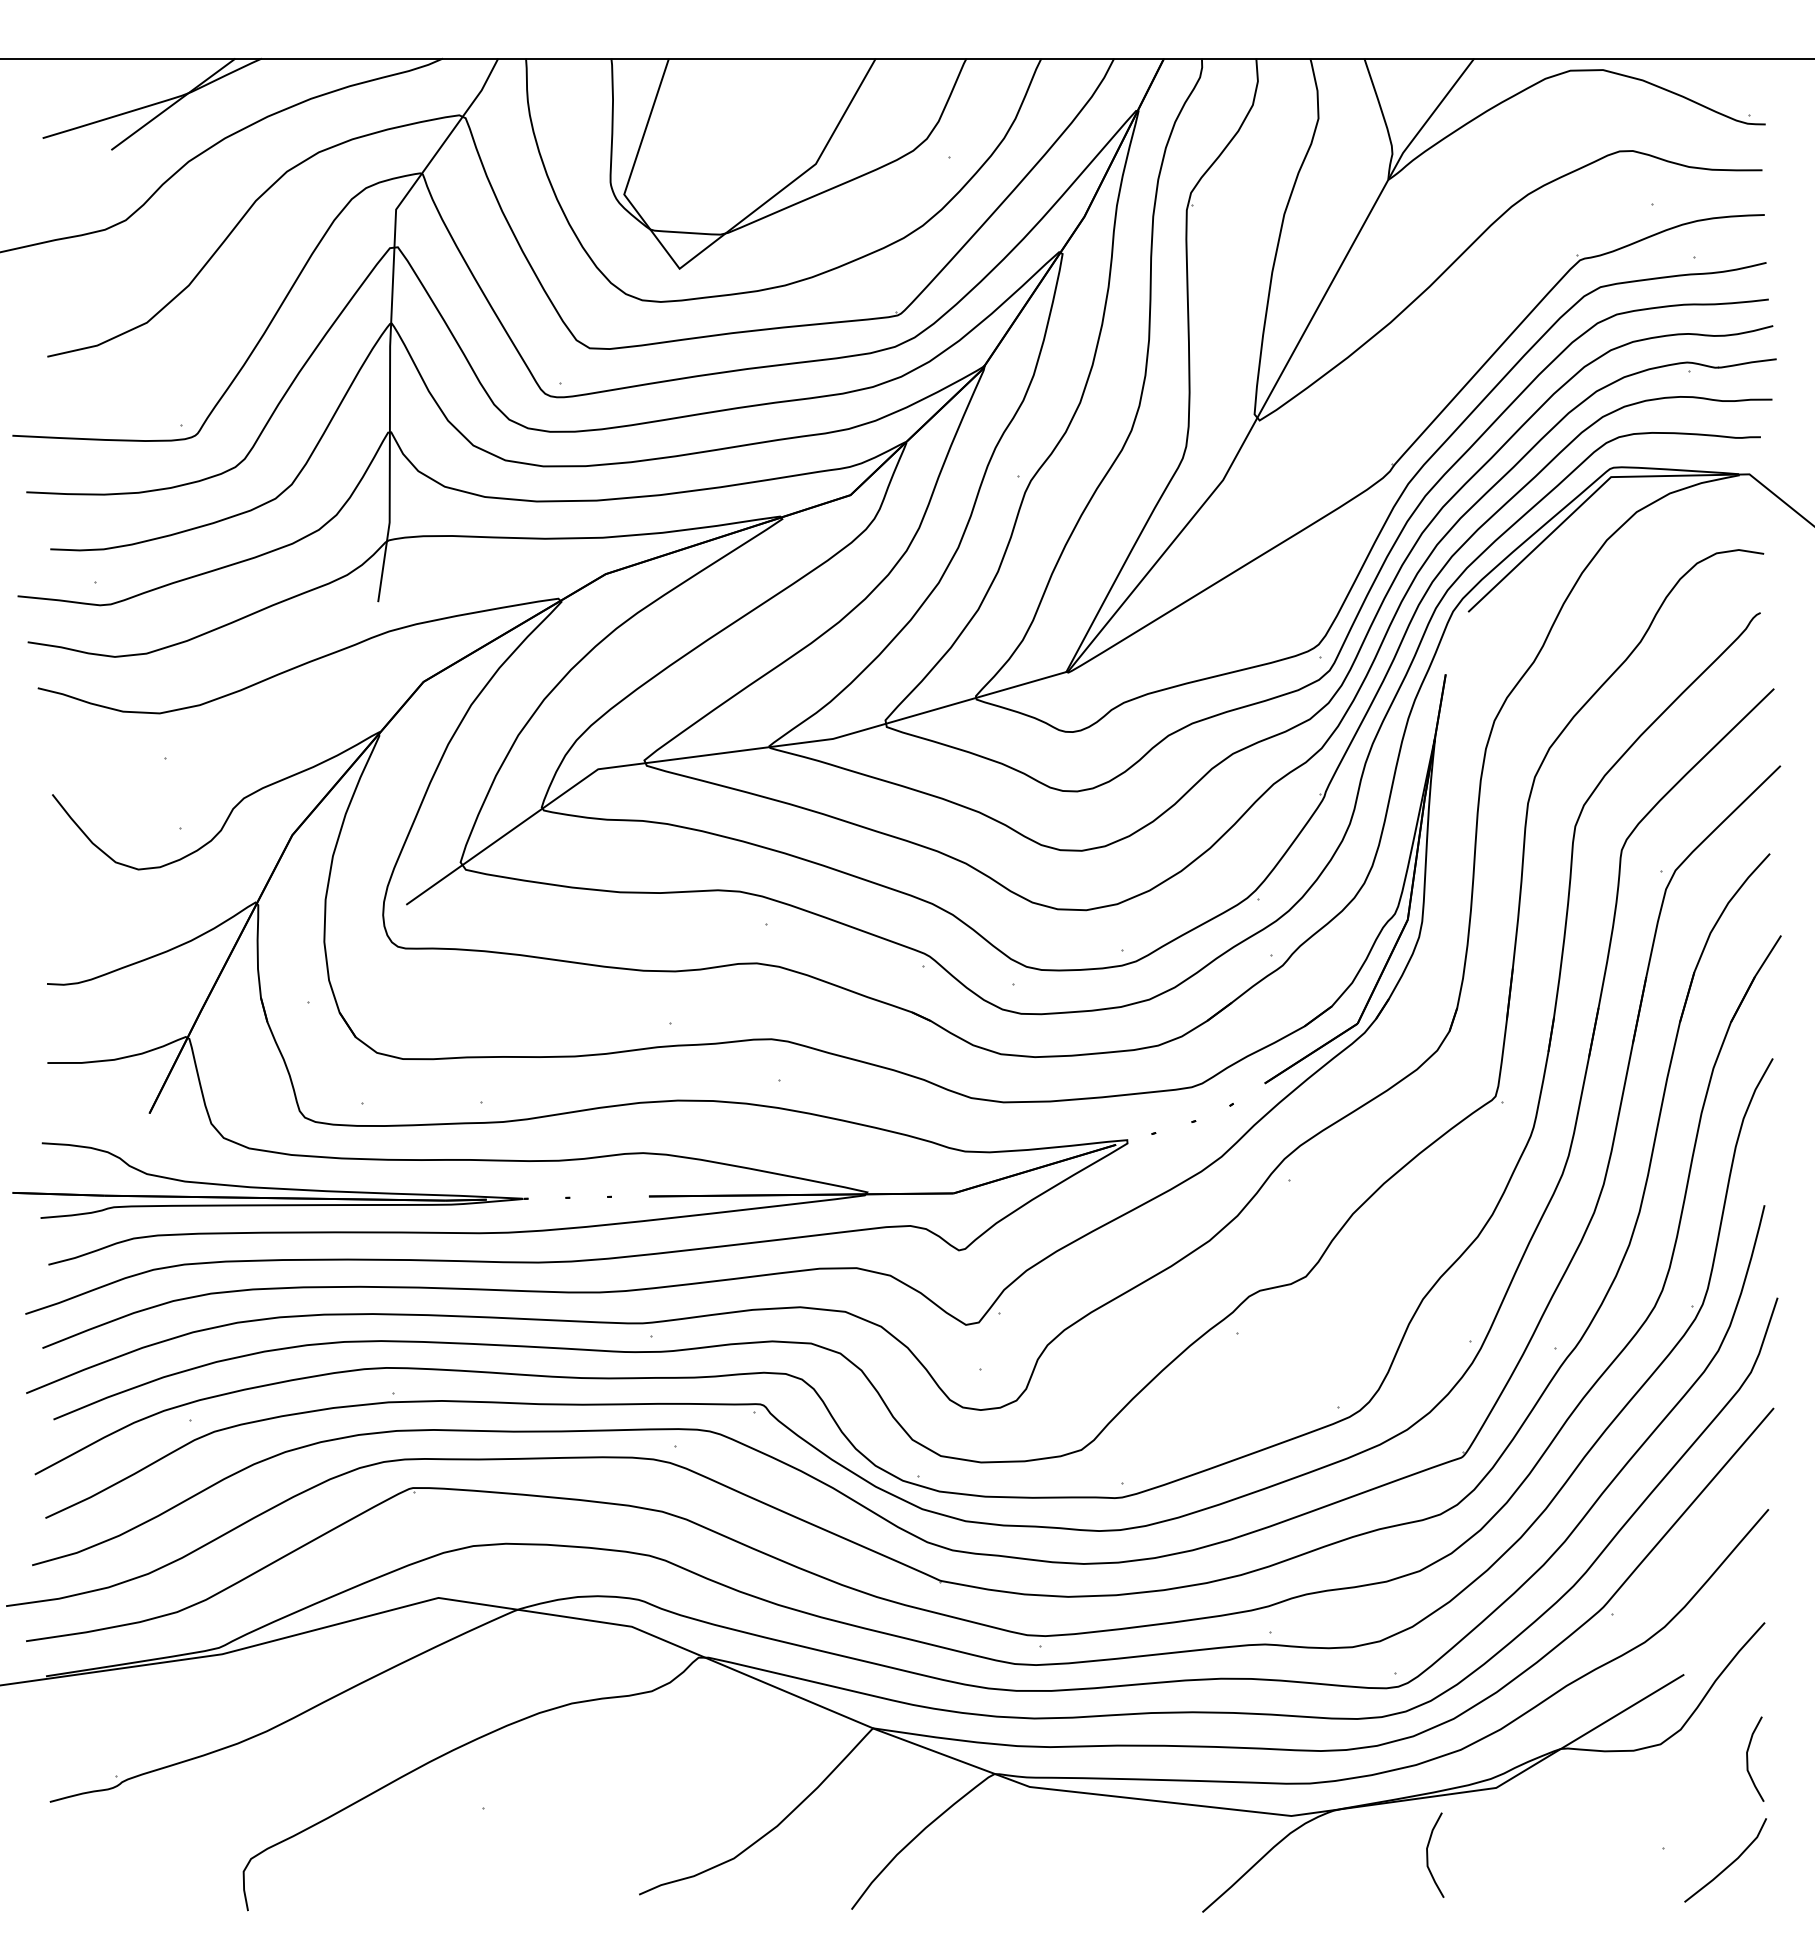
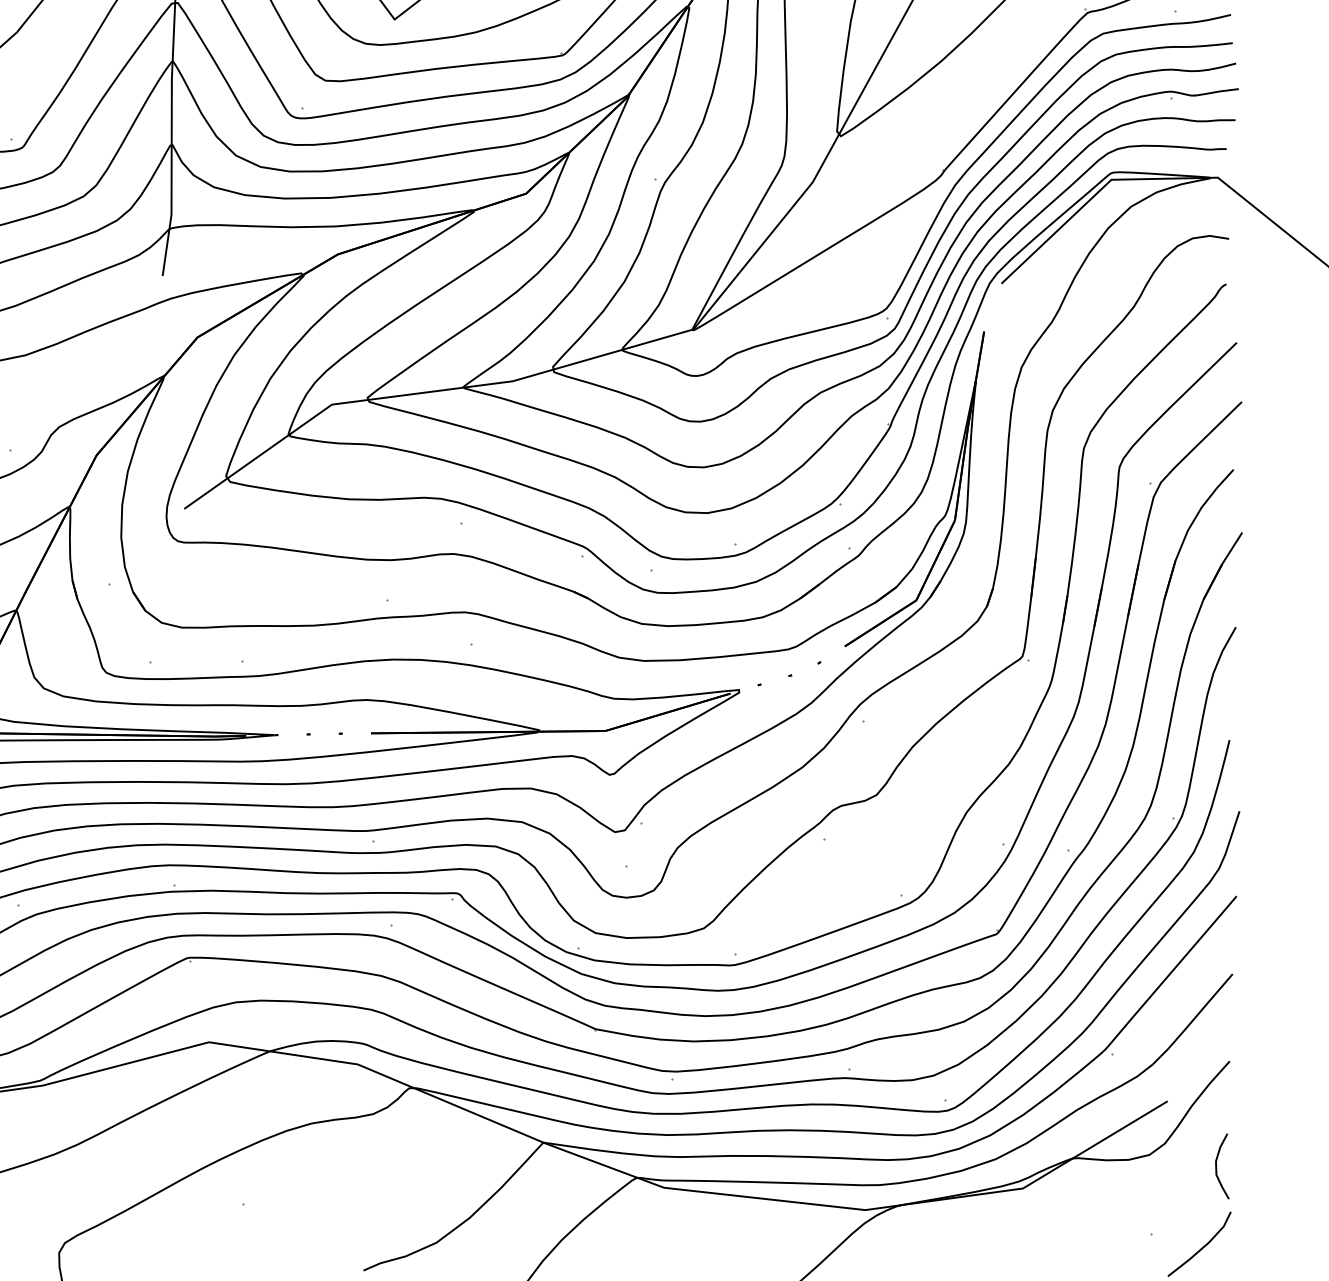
curve: (1428, 1854) -> (970, 1239), removed

